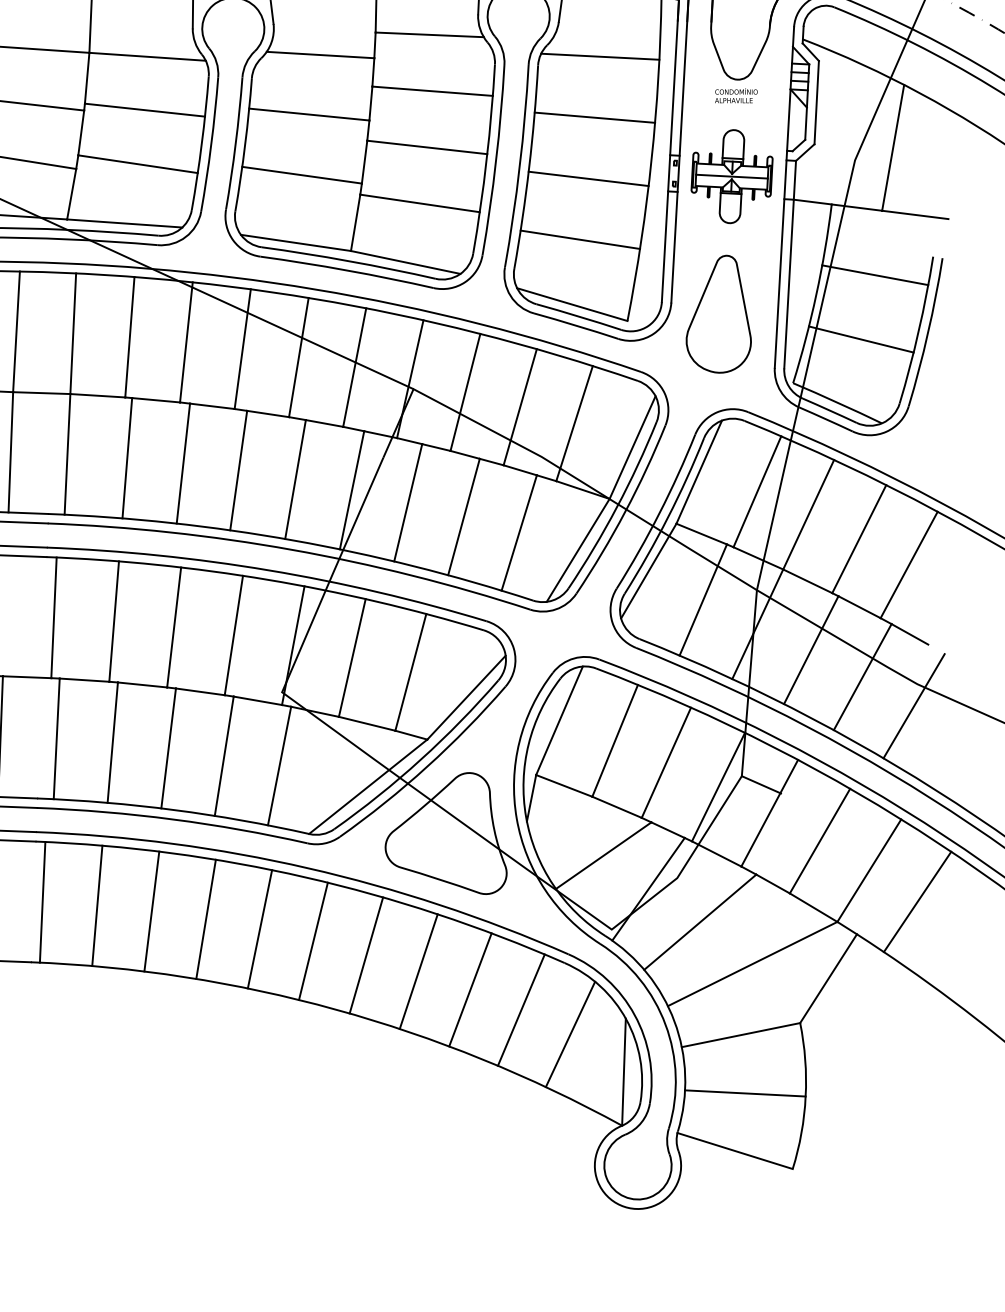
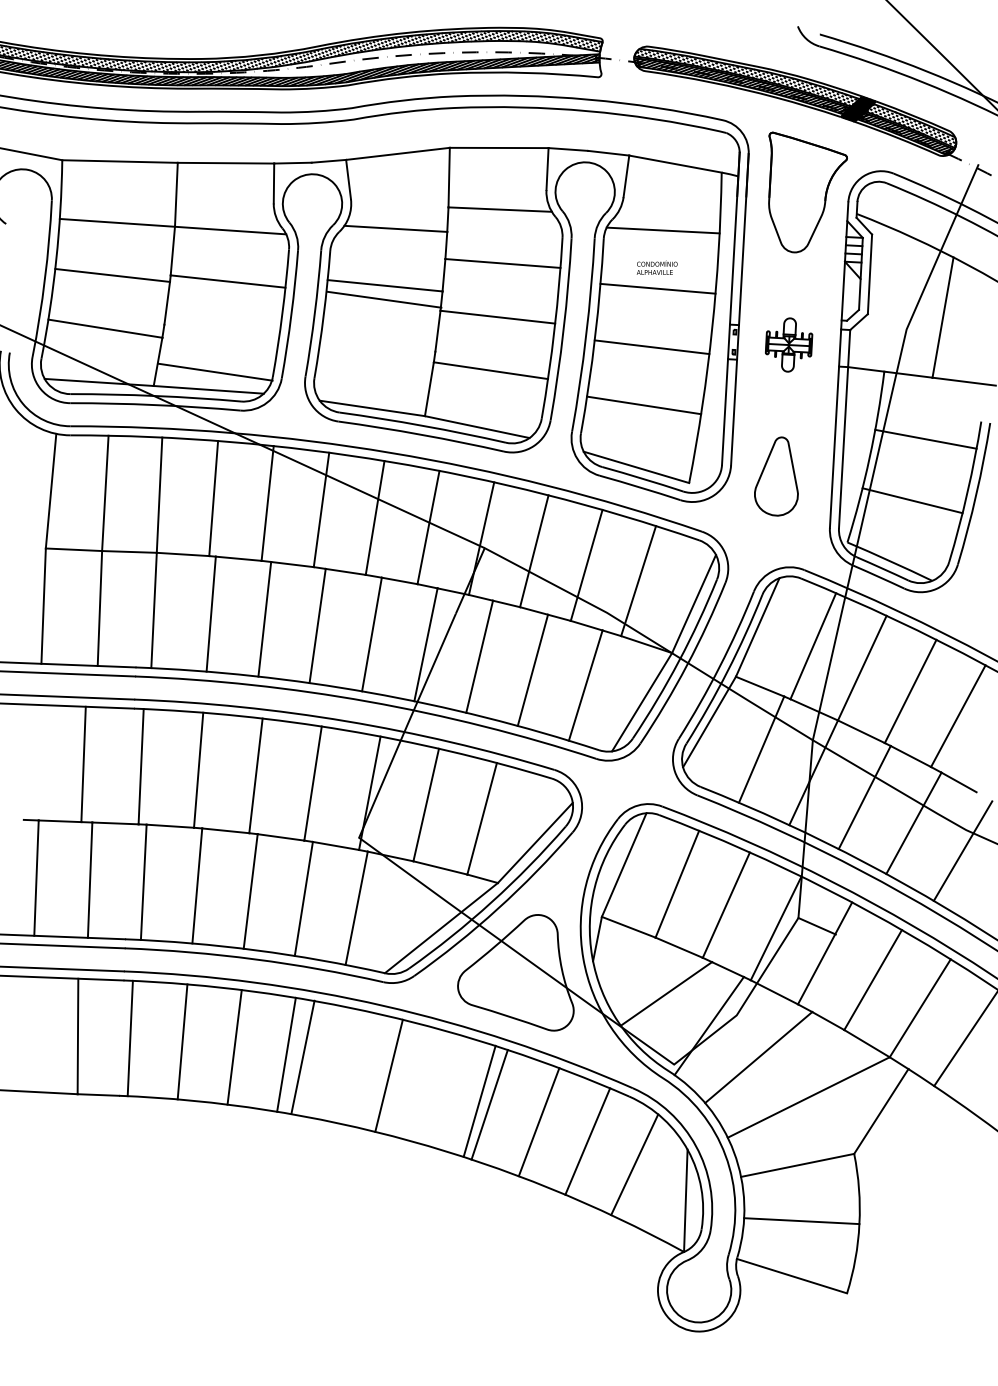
text: (735, 95) -> (656, 267), moved
line: (138, 163) -> (215, 371), moved
line: (302, 174) -> (384, 299), moved
part: (731, 176) -> (788, 344), size x0.6
part: (718, 314) -> (776, 476), size x0.7
line: (259, 928) -> (302, 1056), moved
line: (366, 954) -> (479, 1100), moved

